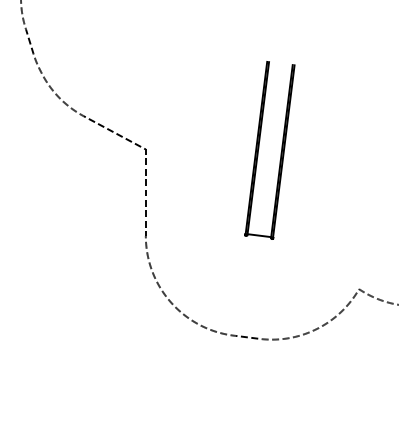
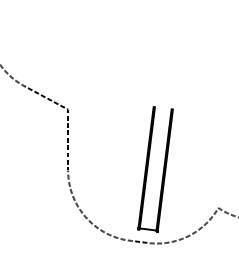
part: (259, 148) -> (148, 168), moved

